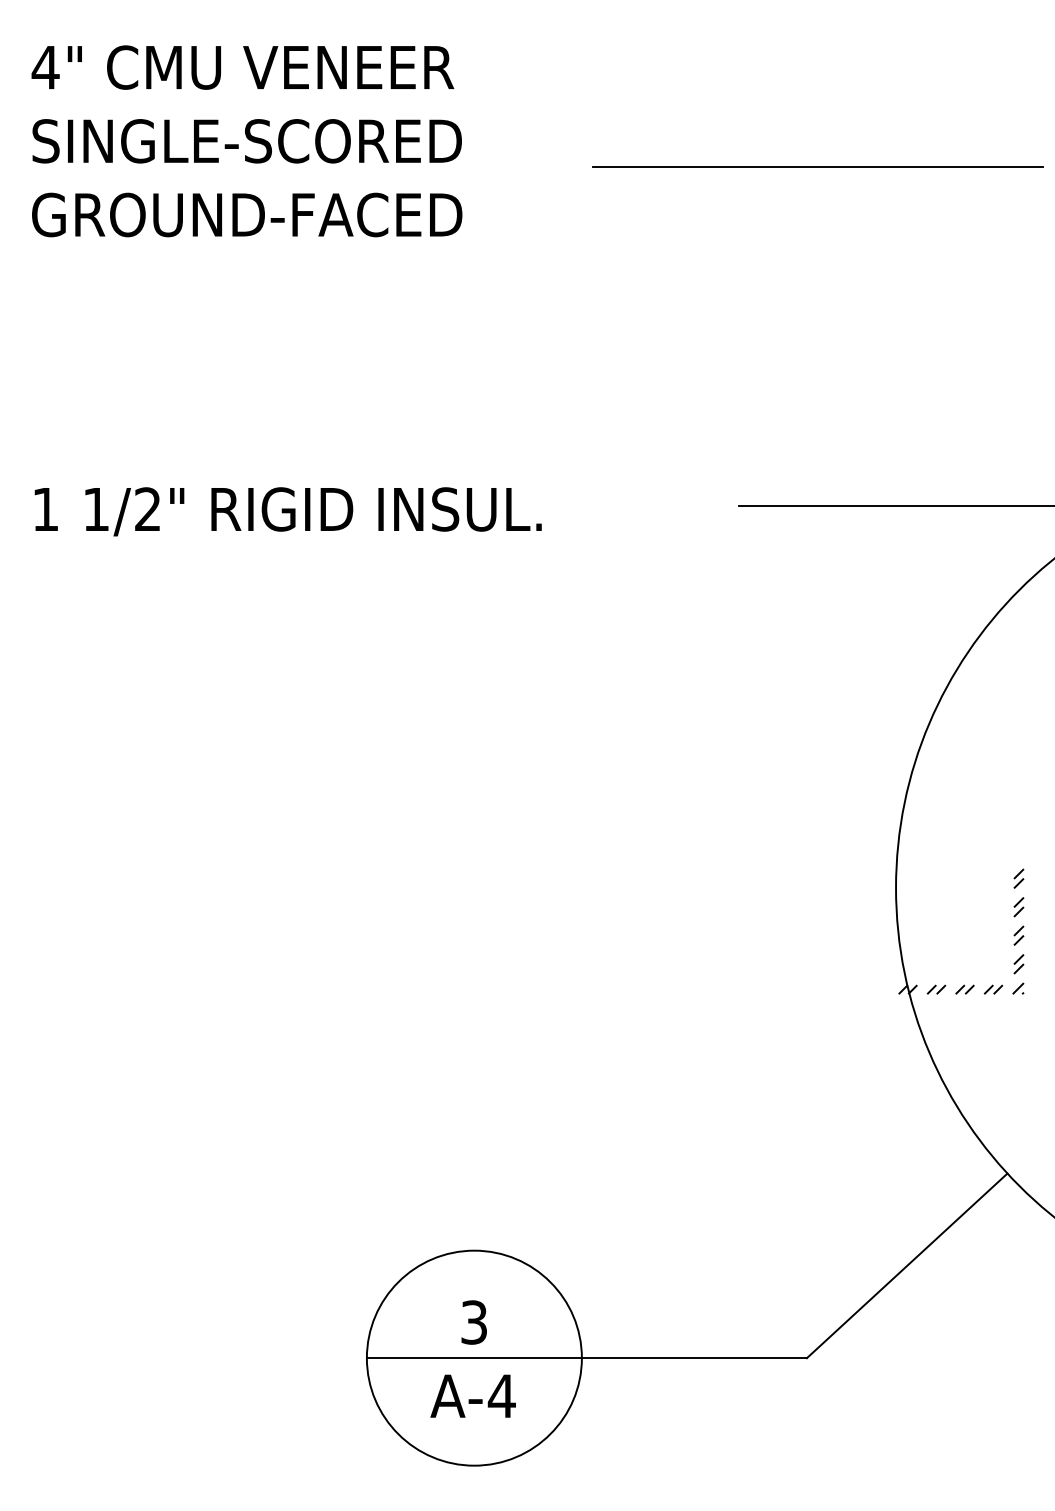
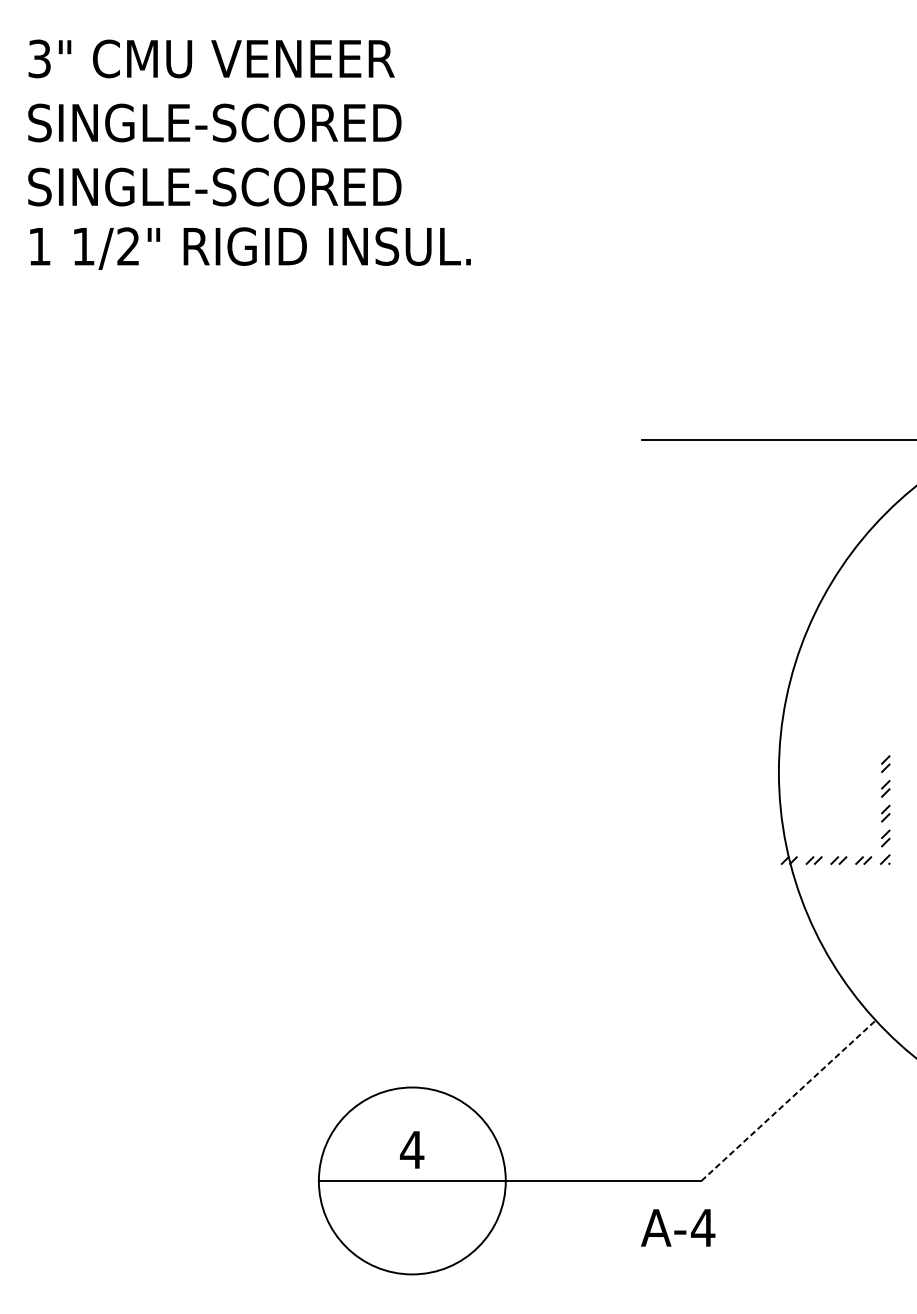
text: (45, 67) -> (39, 58), 4" -> 3"
line: (818, 166) -> (711, 144), removed
text: (247, 214) -> (215, 186), GROUND-FACED -> SINGLE-SCORED
text: (287, 511) -> (249, 248), moved
line: (907, 1265) -> (788, 1100), solid -> dashed
text: (474, 1322) -> (412, 1149), 3 -> 4
text: (472, 1395) -> (677, 1227), moved

